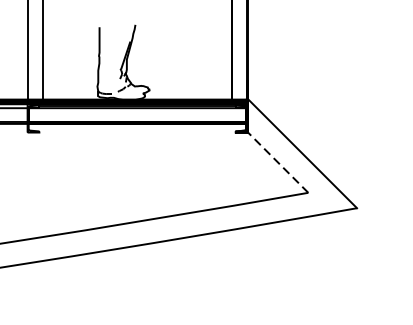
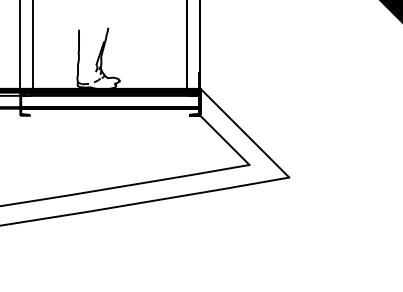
line: (277, 161) -> (224, 139), dashed -> solid

